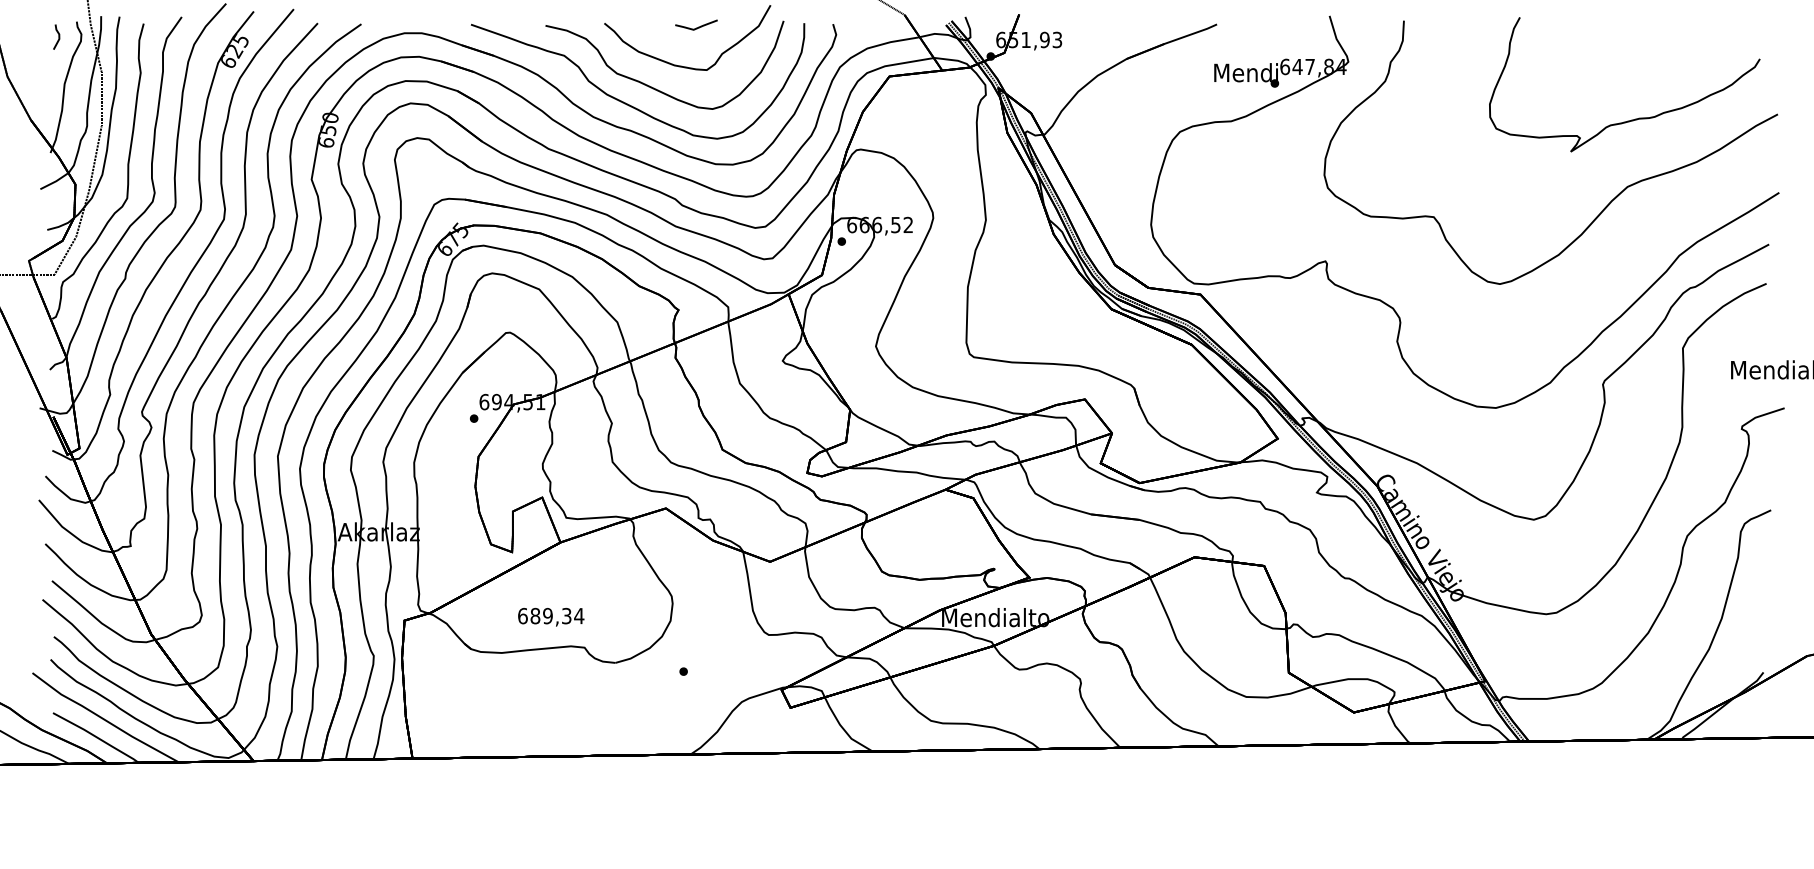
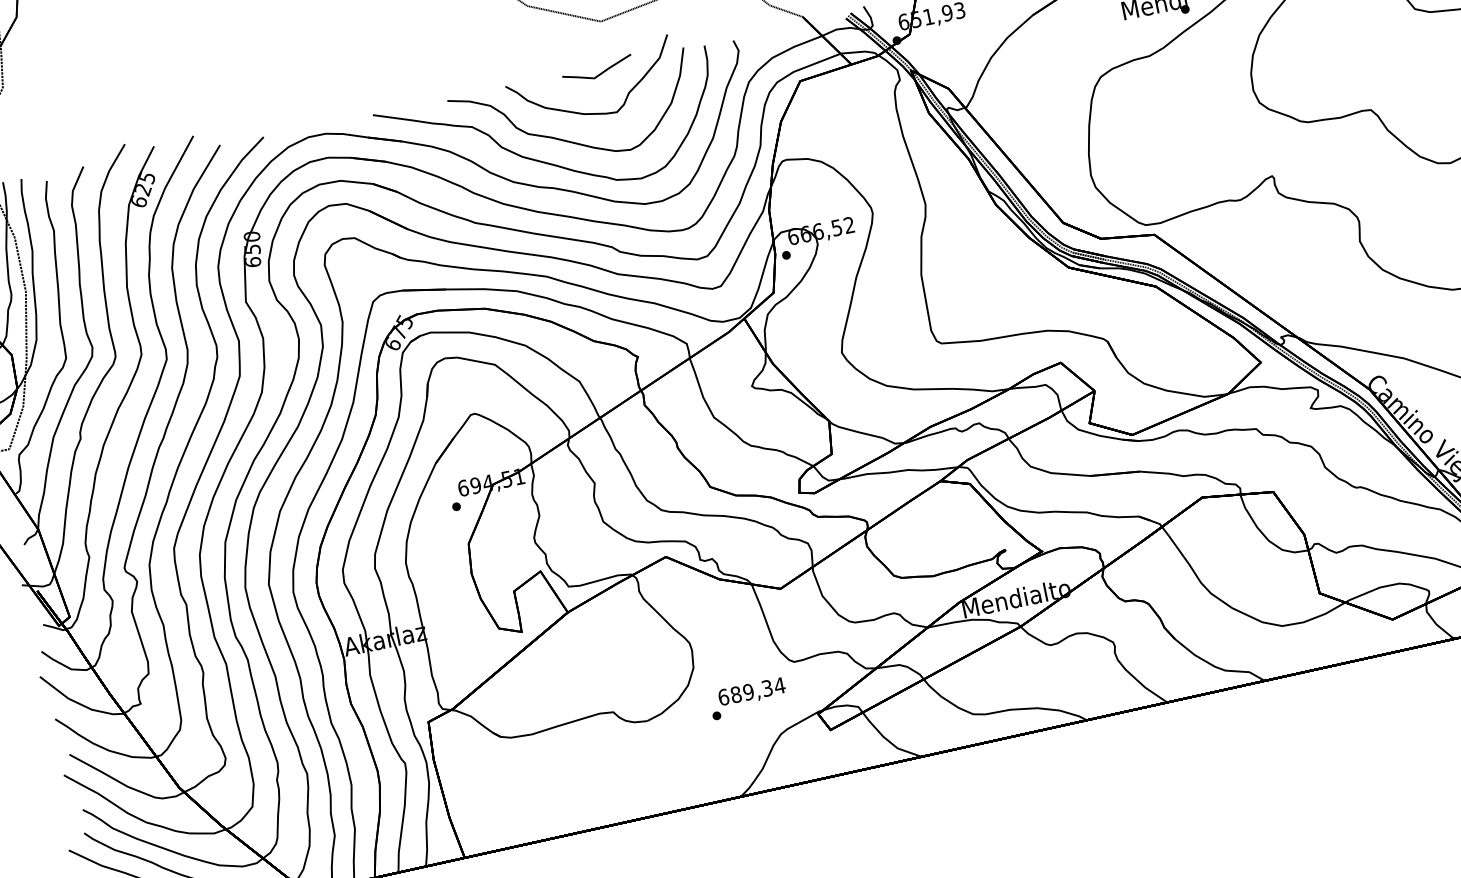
part: (696, 24) -> (597, 68), size x1.67
text: (551, 616) -> (752, 691), moved

